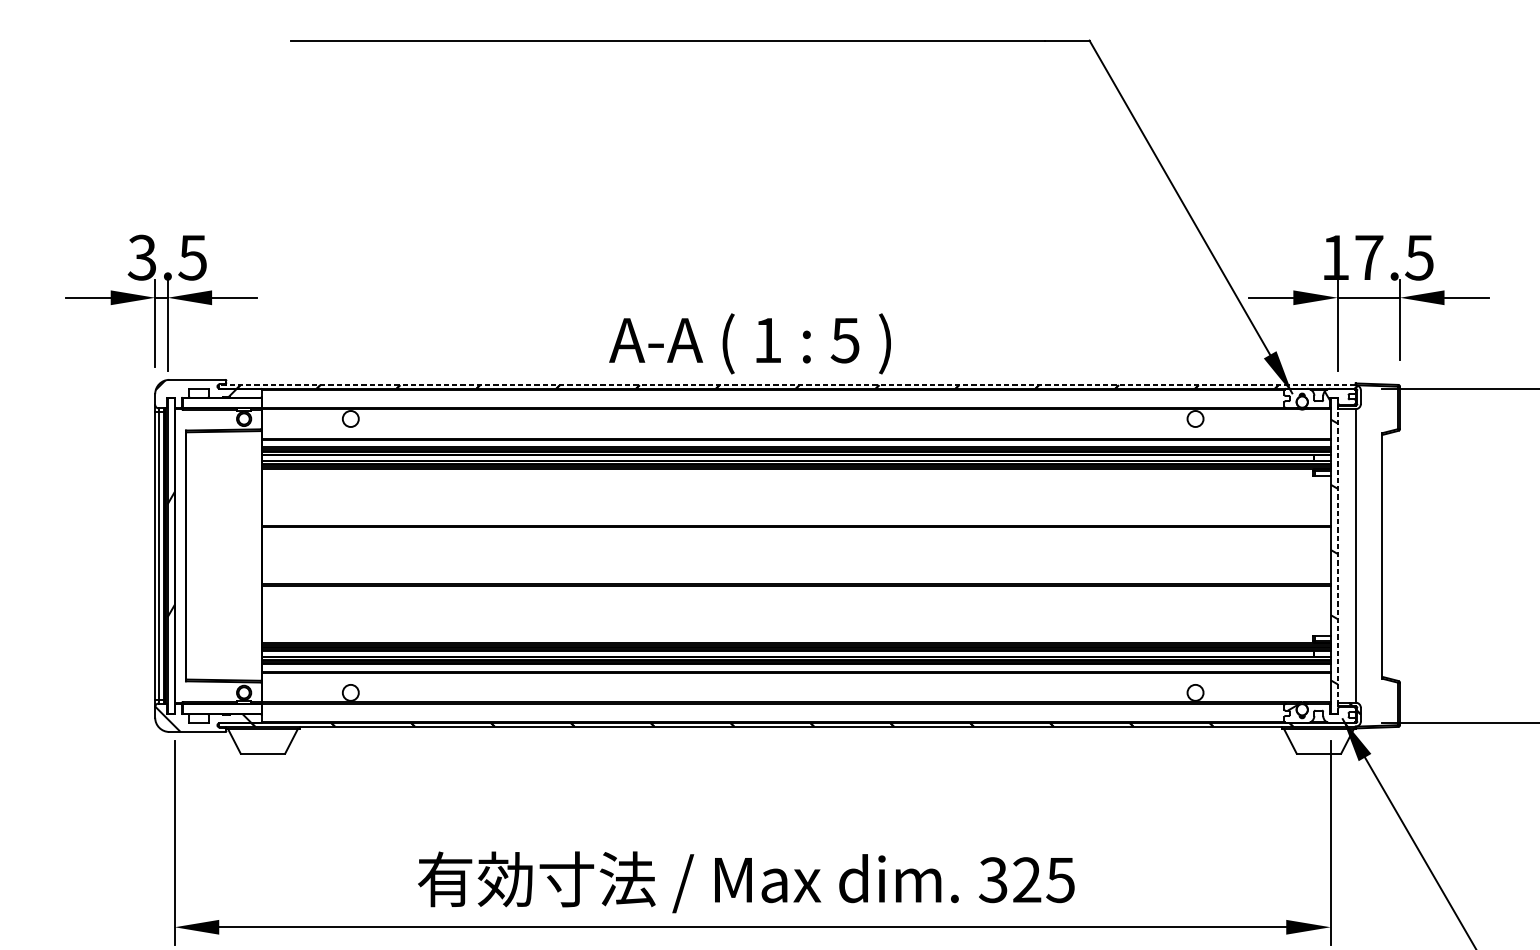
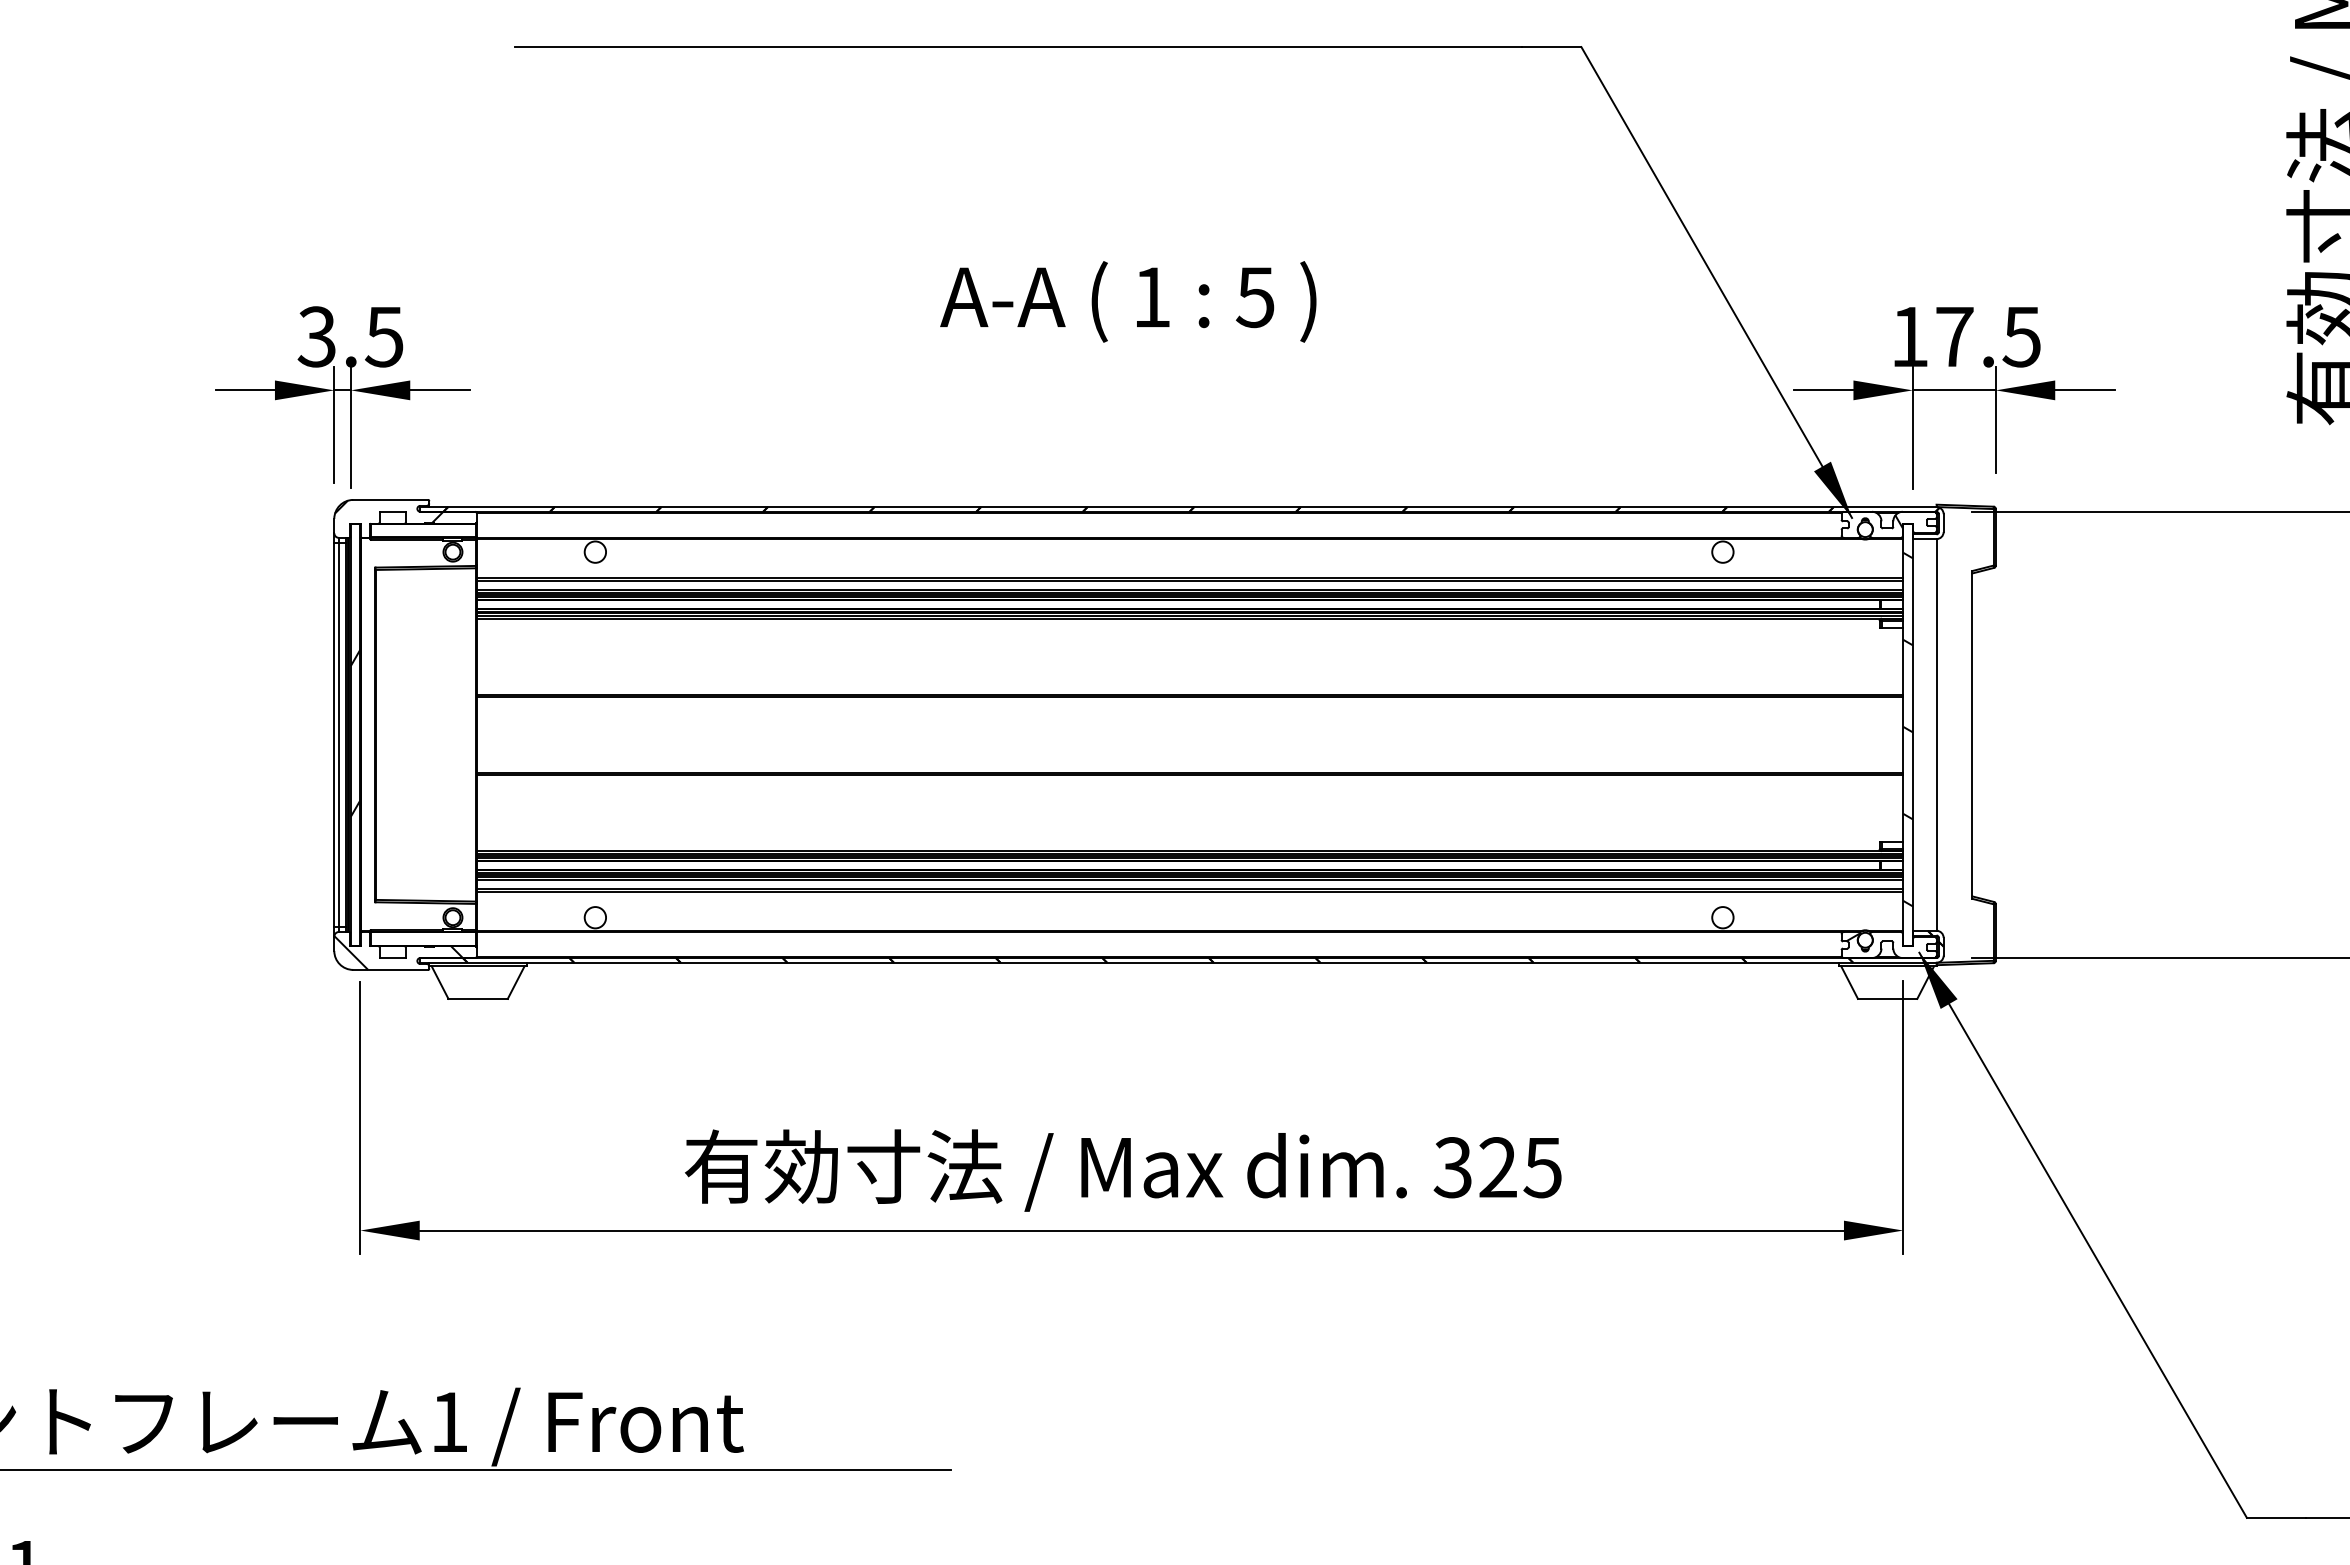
text: (750, 343) -> (1128, 301), moved
line: (786, 385) -> (1177, 507), dashed -> solid
line: (1337, 555) -> (1912, 734), dashed -> solid

